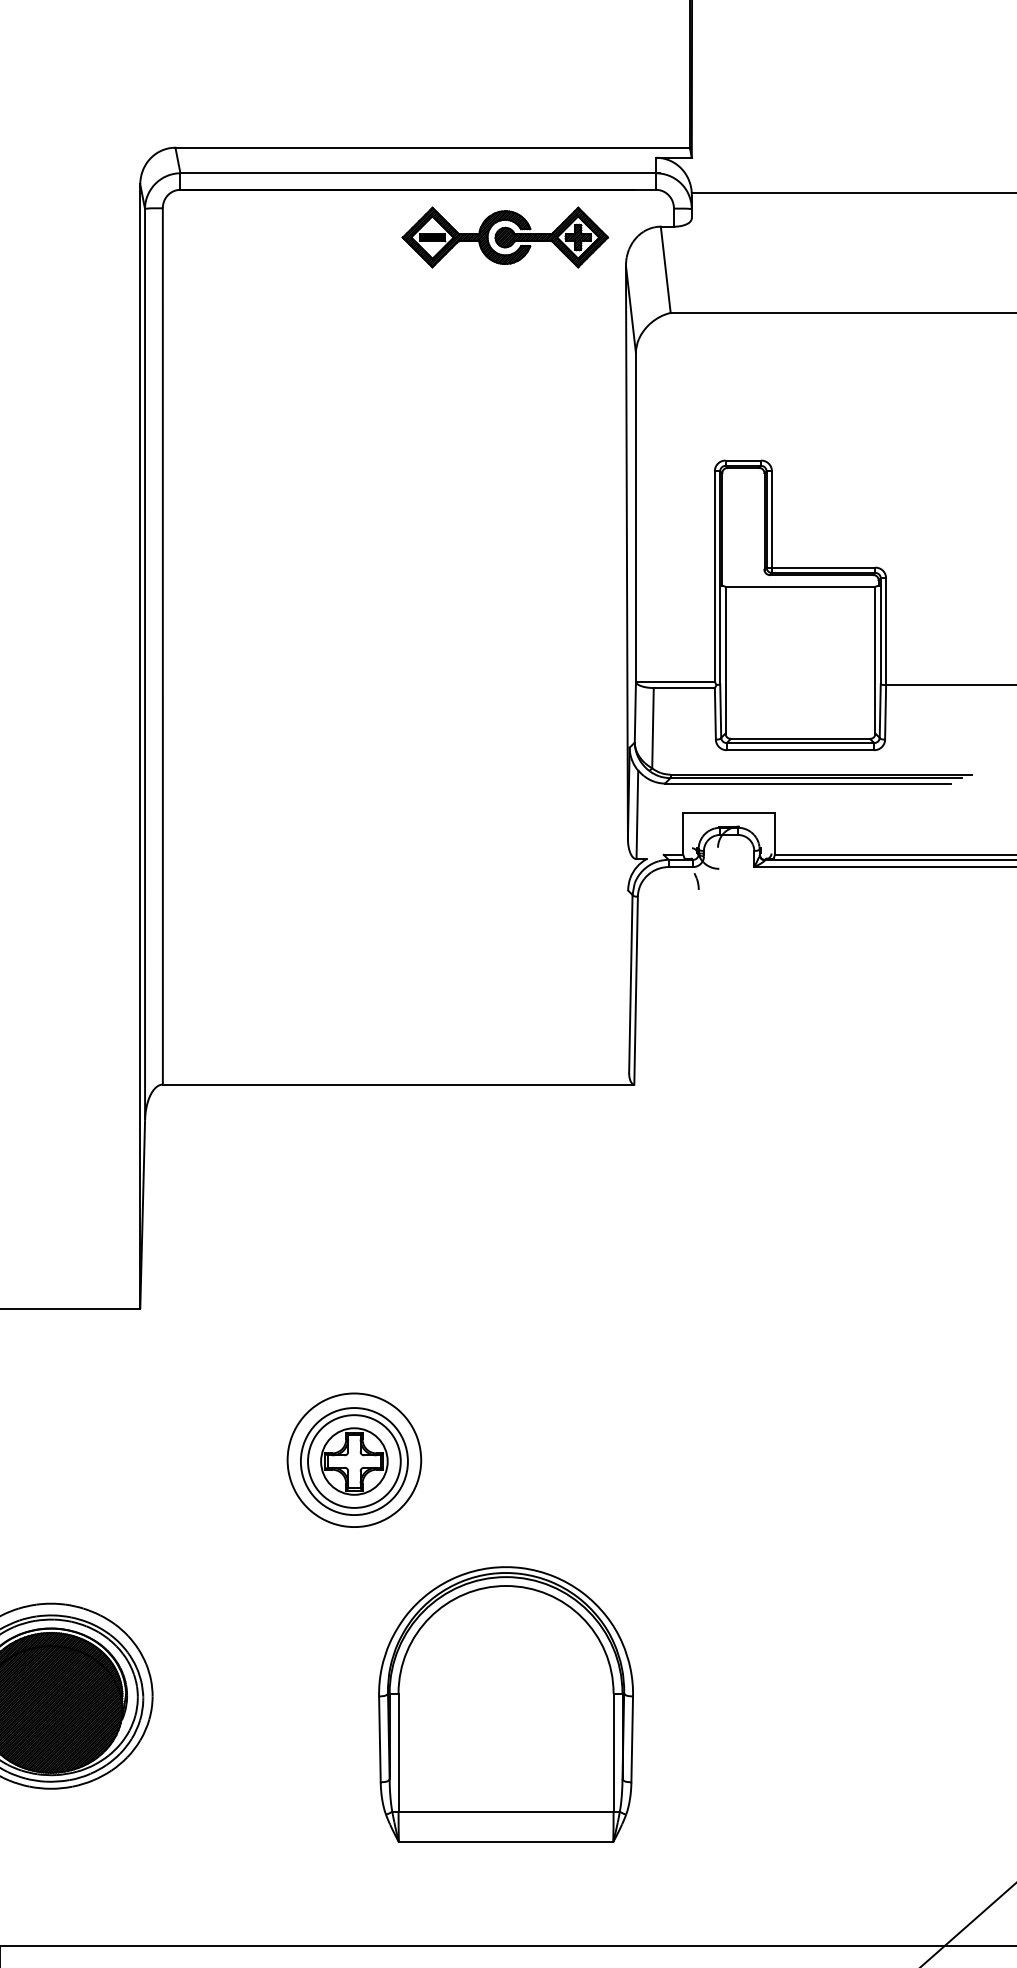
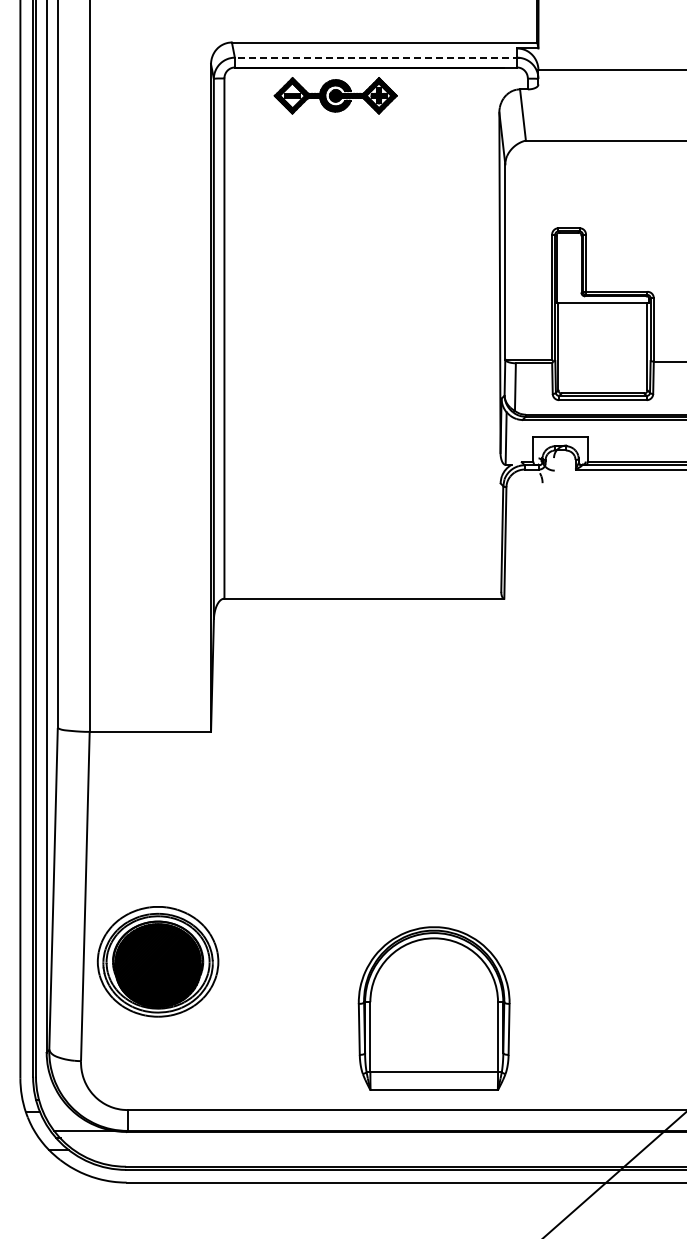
line: (418, 172) -> (376, 57), solid -> dashed
part: (504, 236) -> (335, 95), moved
part: (353, 1459) -> (337, 821), removed
part: (504, 1704) -> (433, 1008), moved

